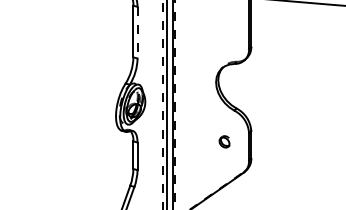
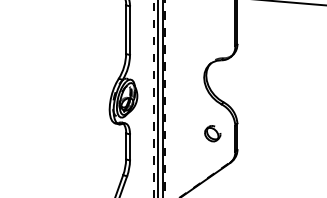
line: (138, 33) -> (130, 31), dashed -> solid
part: (224, 141) -> (212, 133), size x1.43

